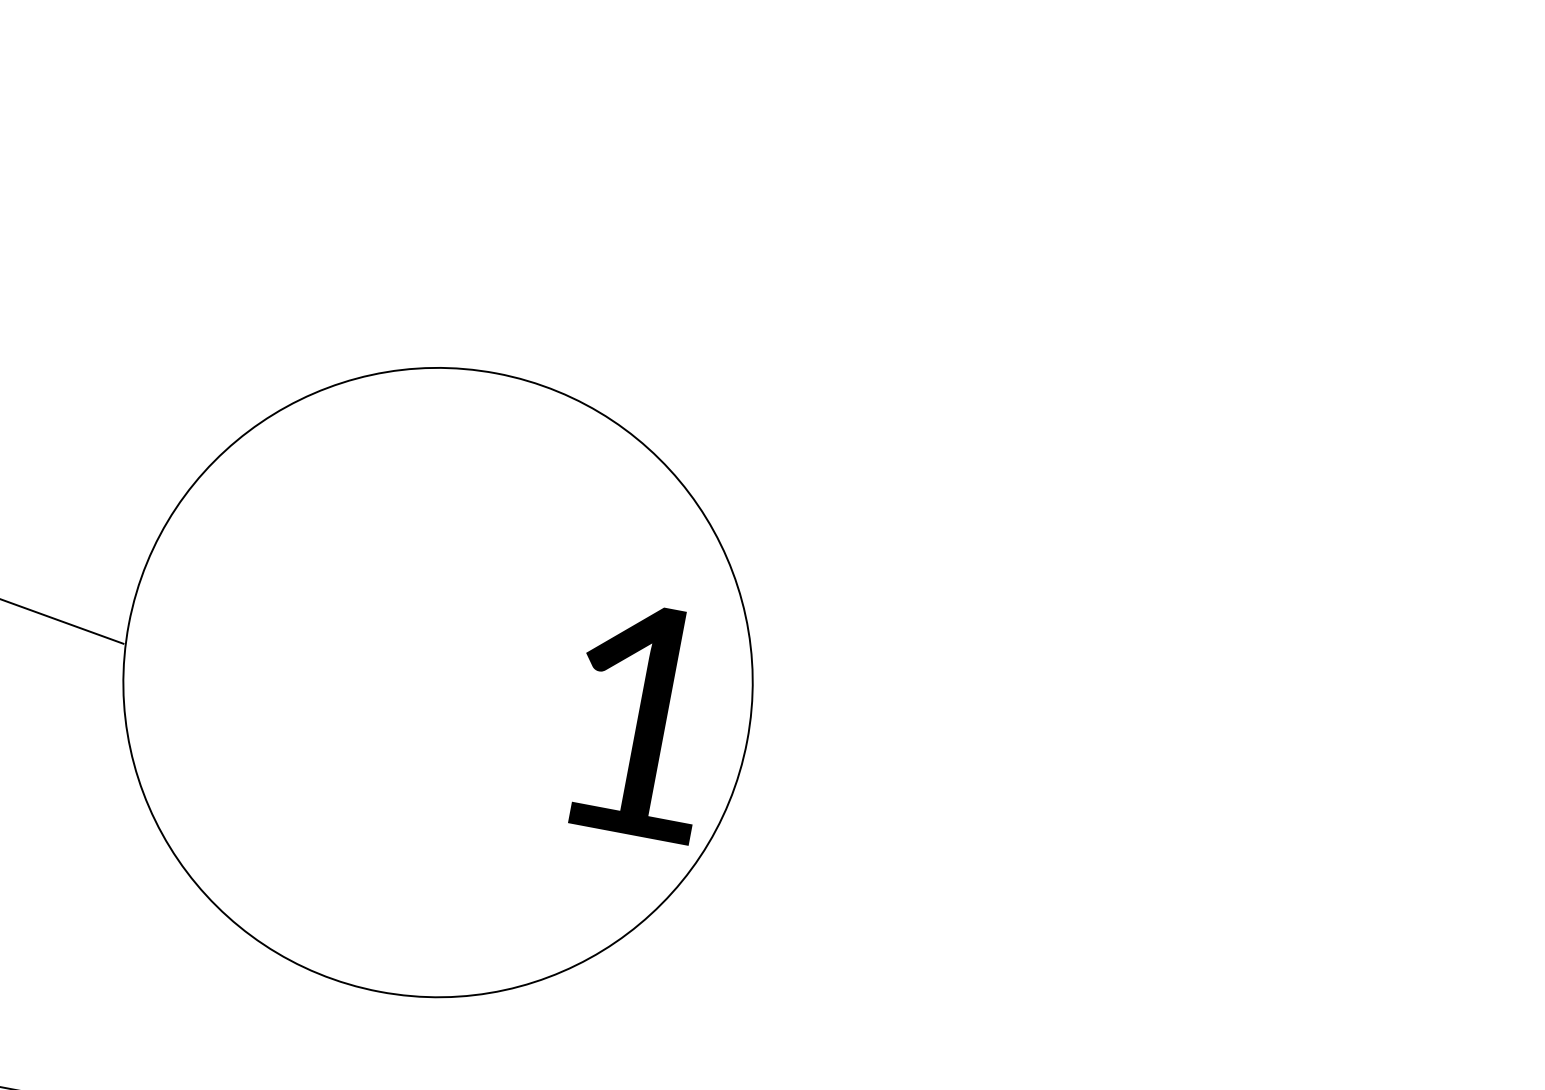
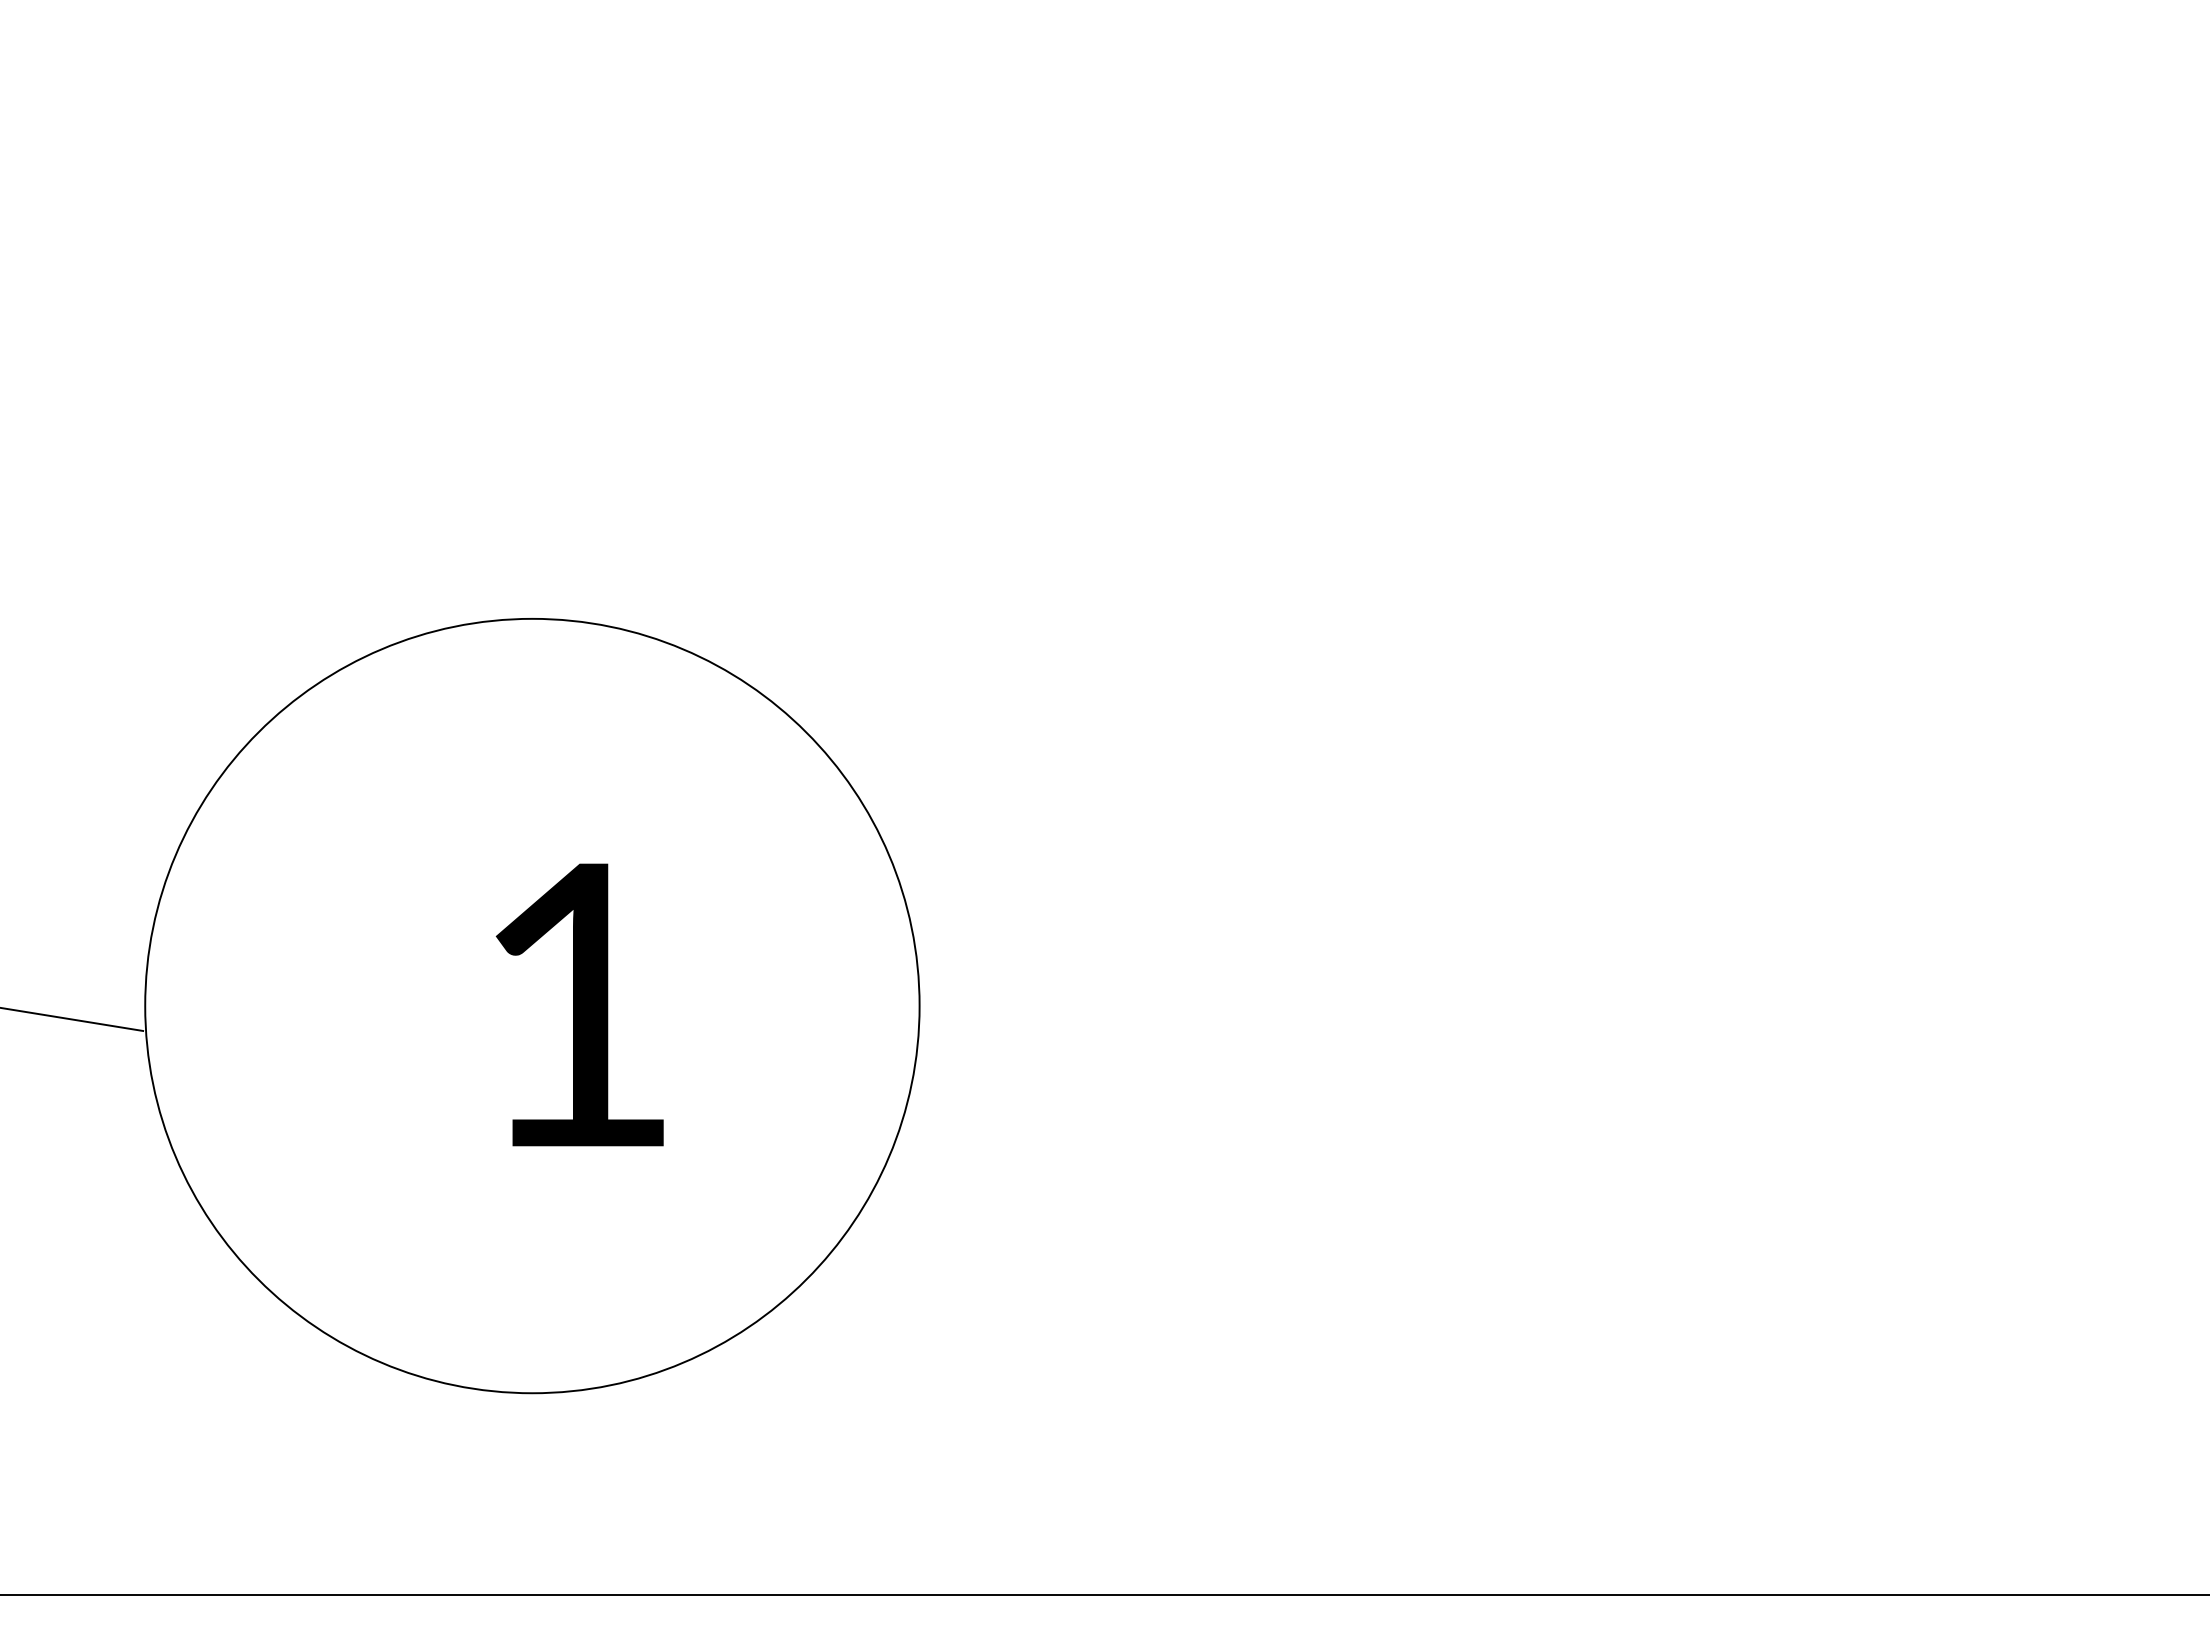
text: (642, 719) -> (579, 1004), moved

